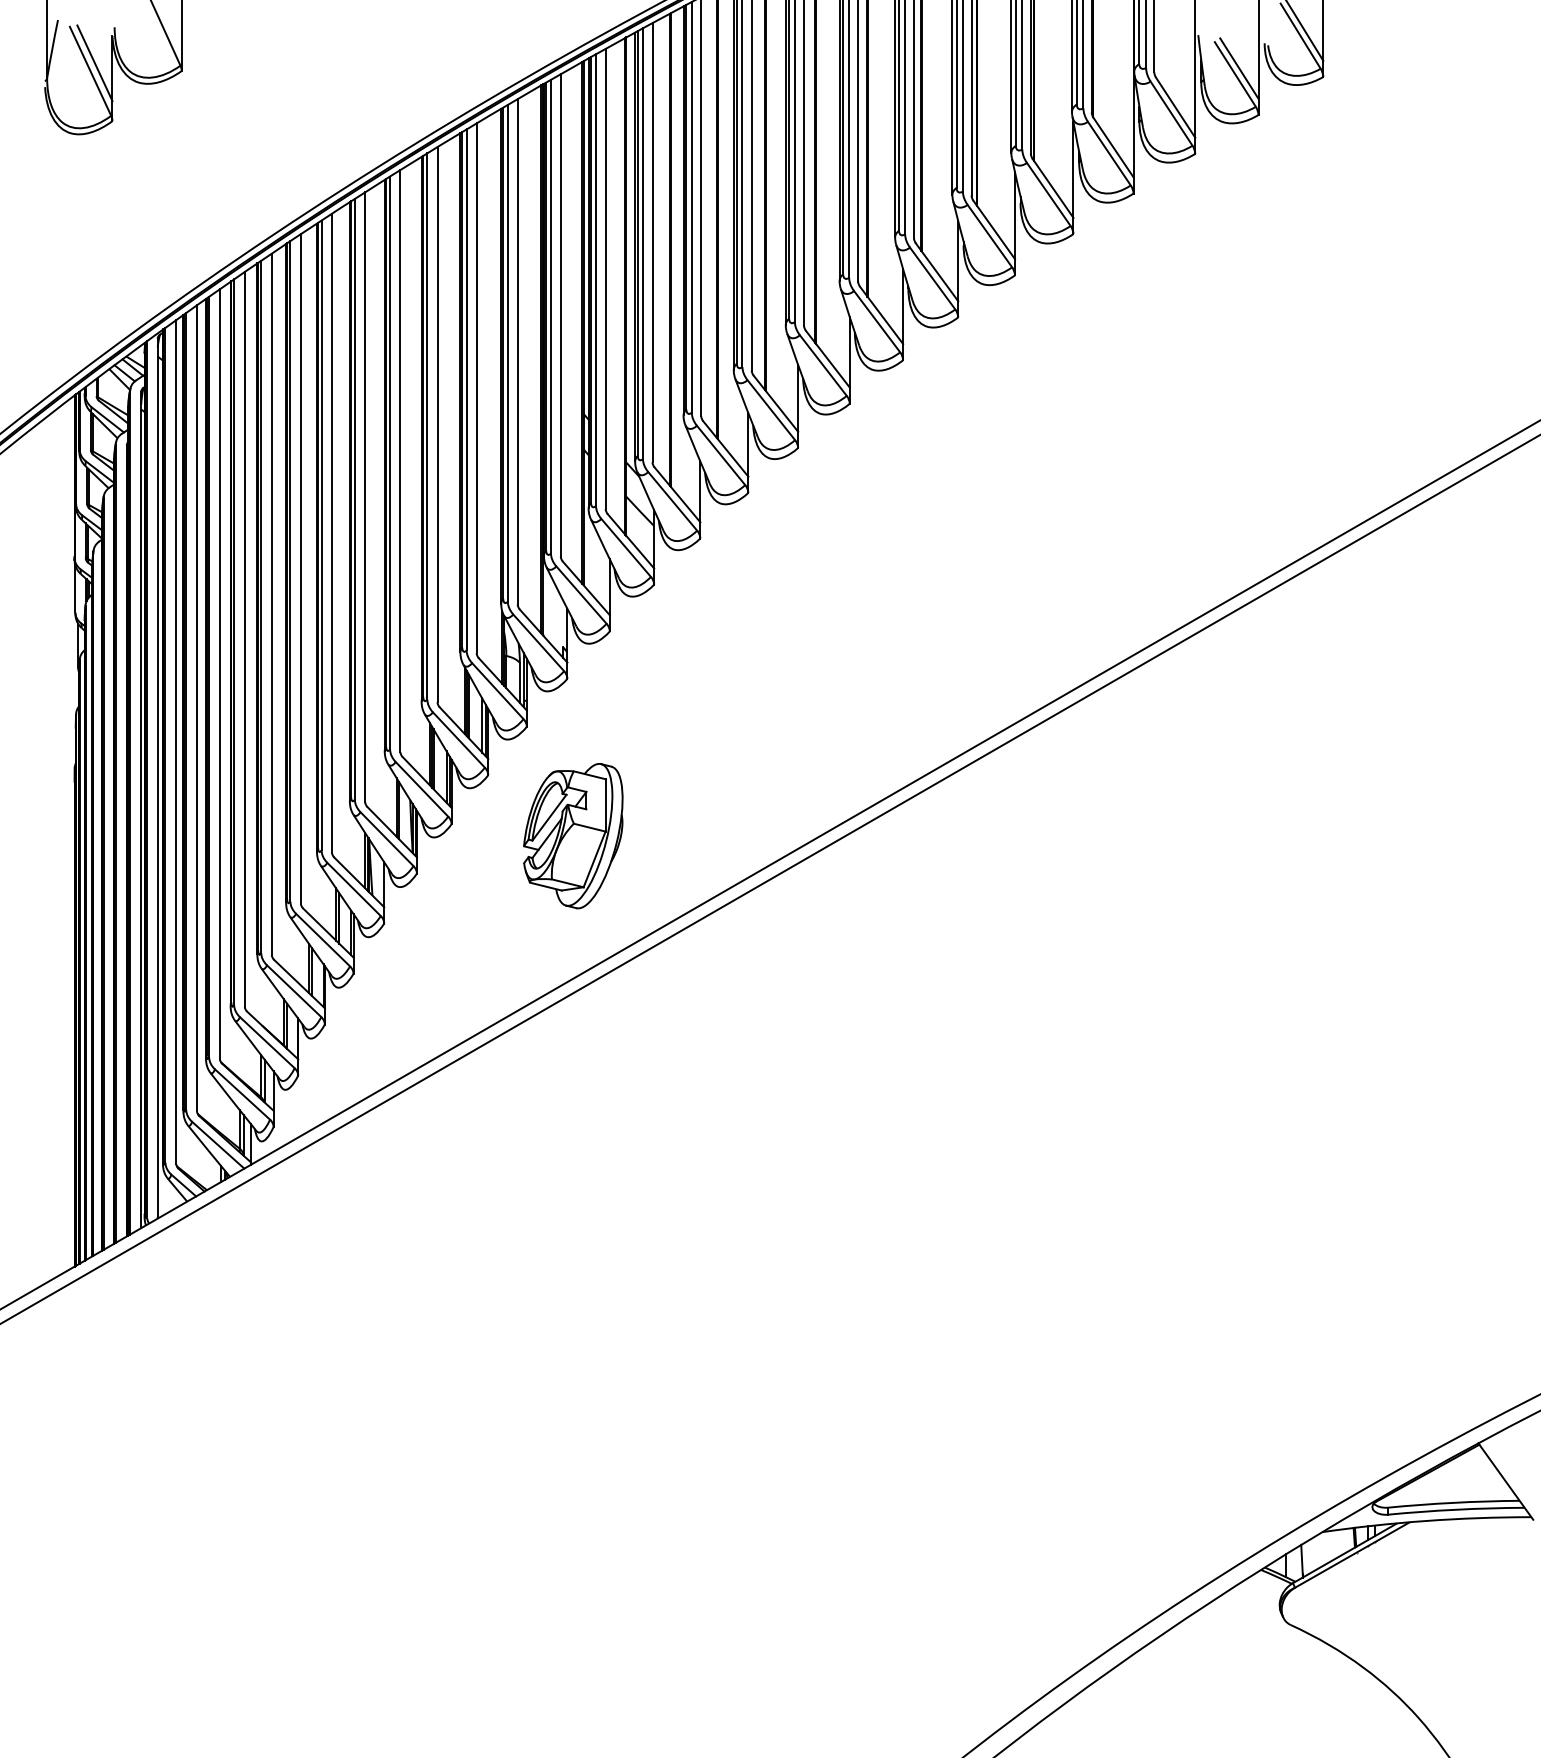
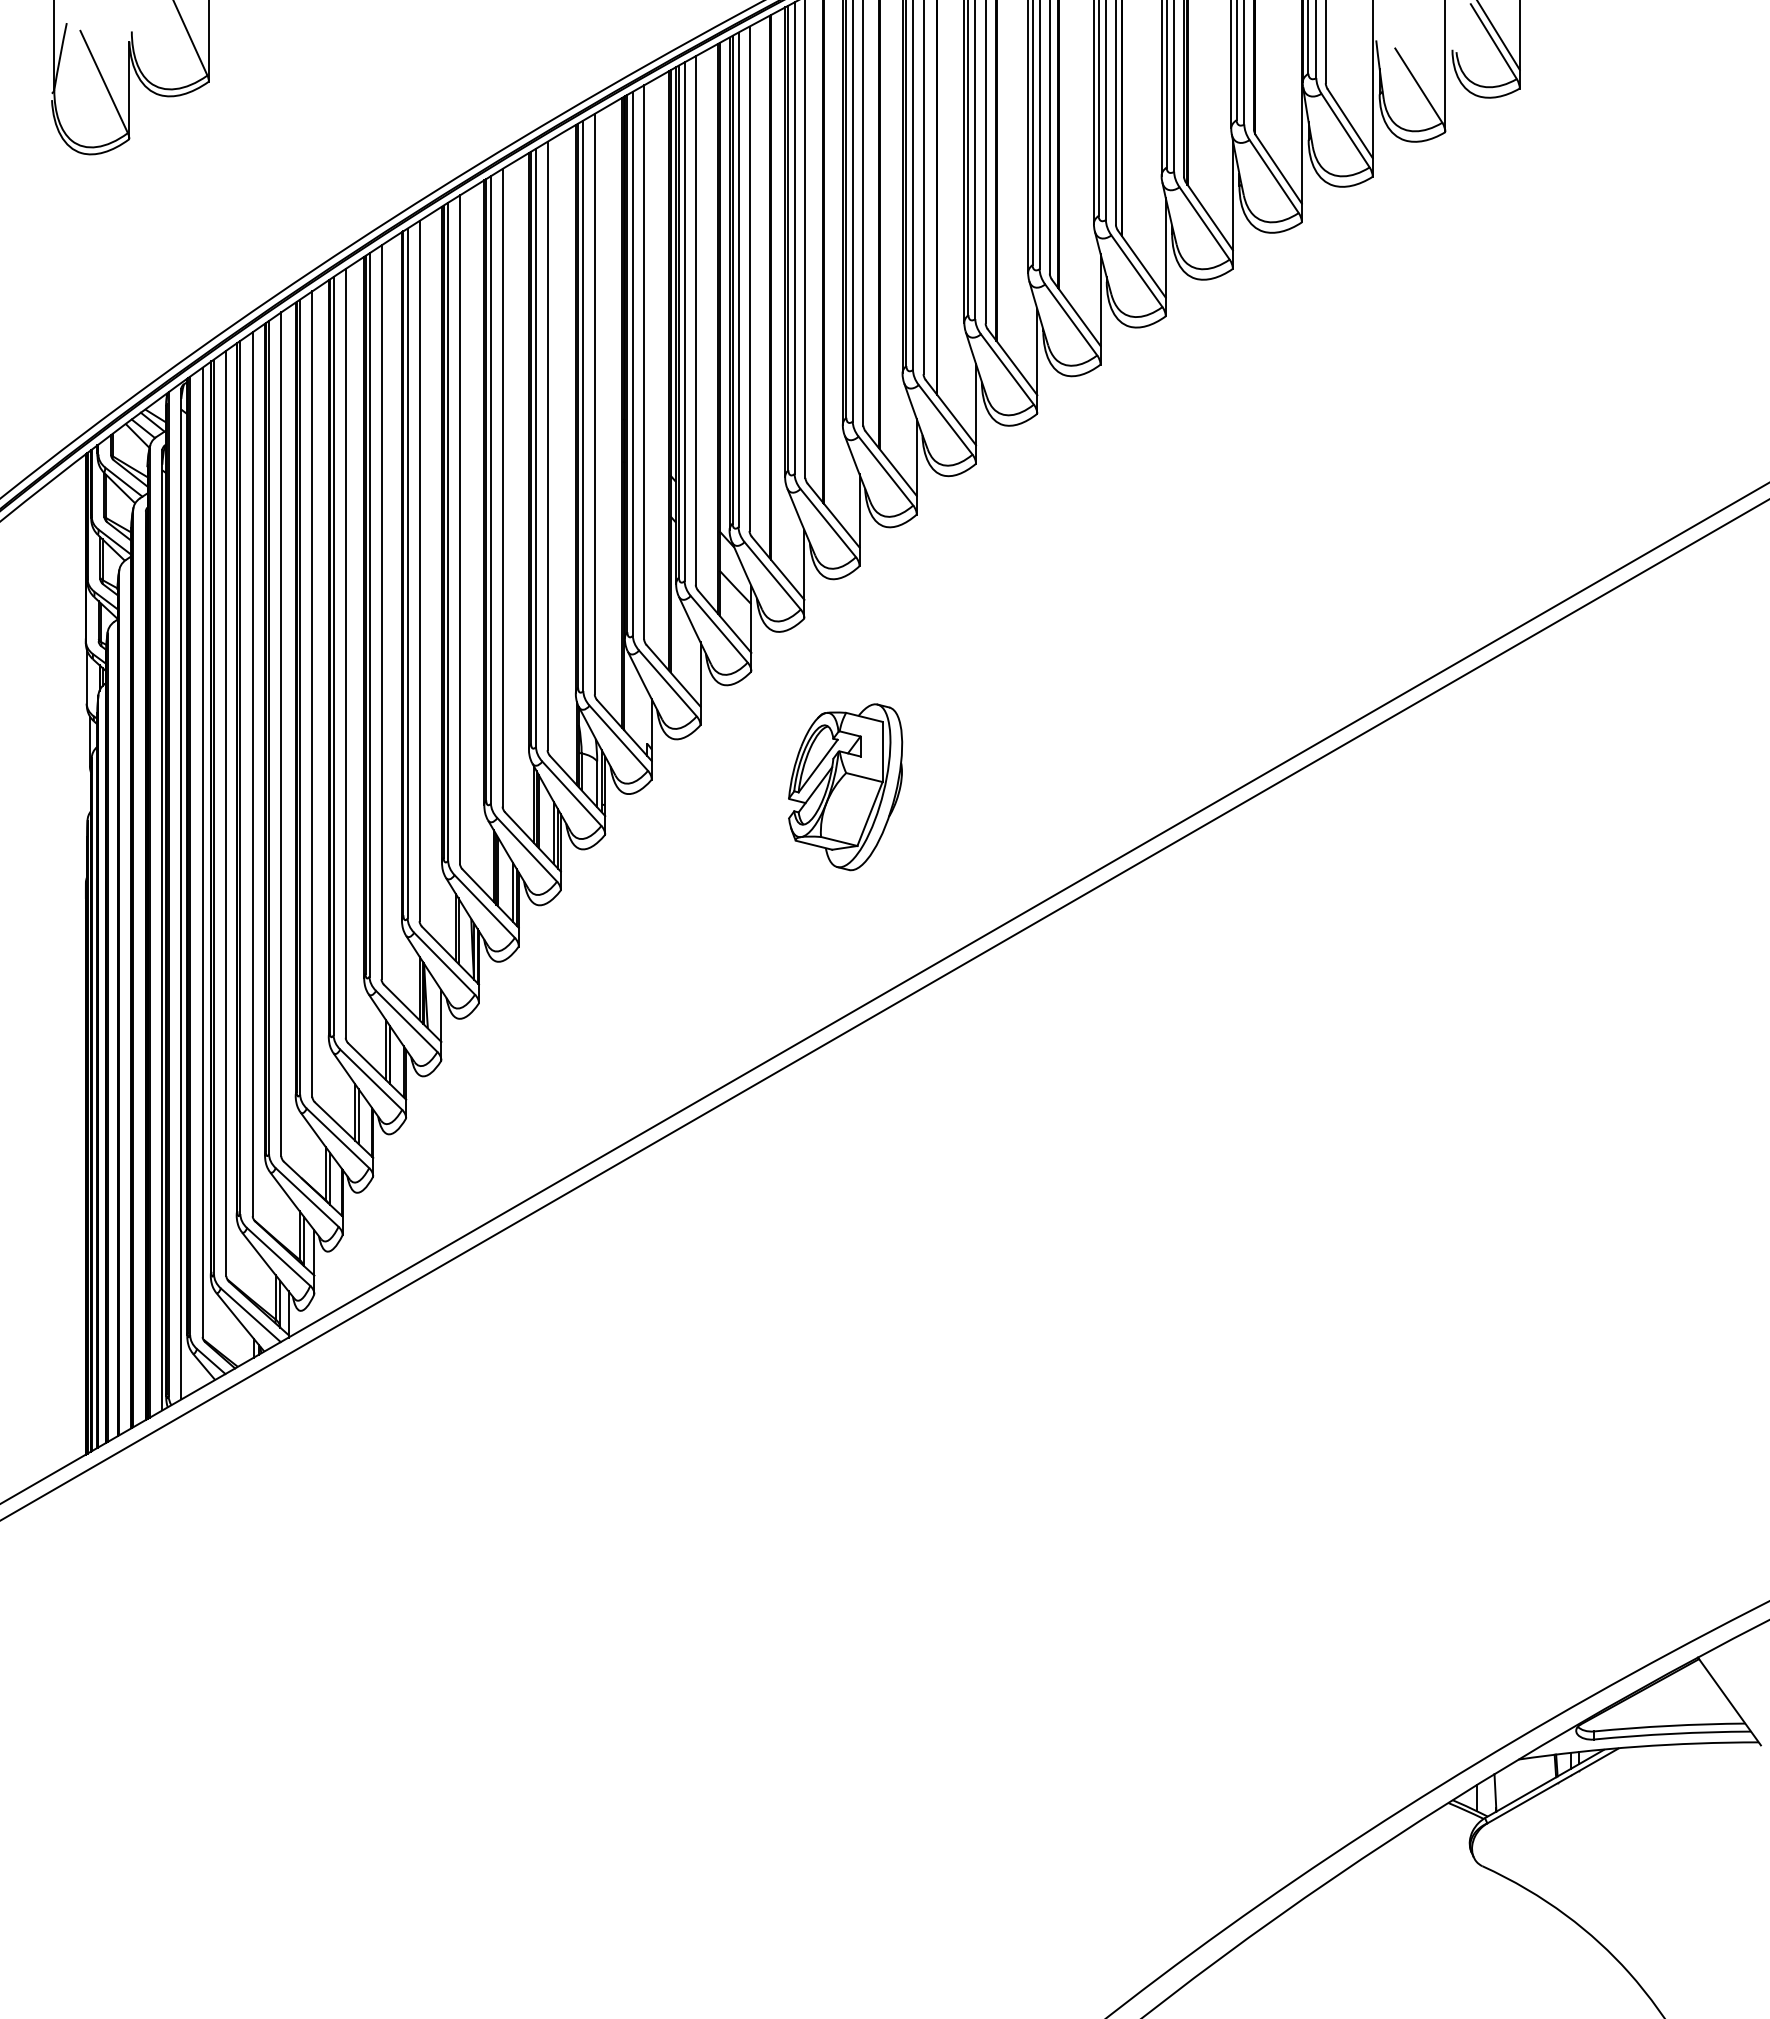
line: (95, 63) -> (109, 72), removed
line: (1239, 68) -> (1423, 78), removed
part: (573, 836) -> (845, 787), moved

